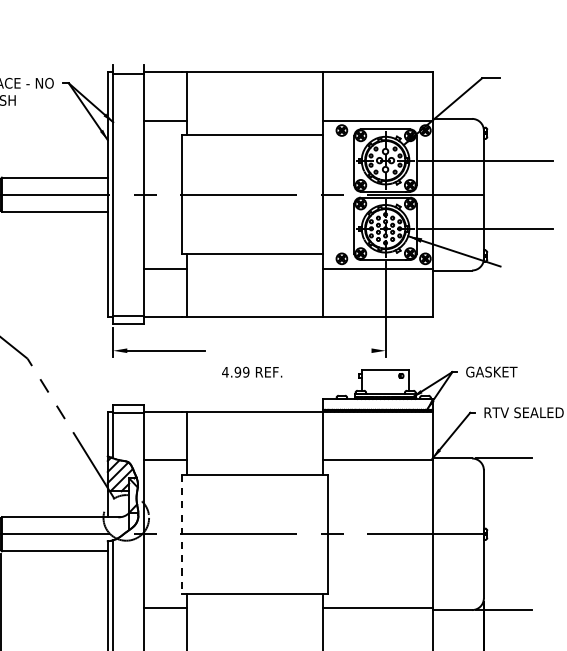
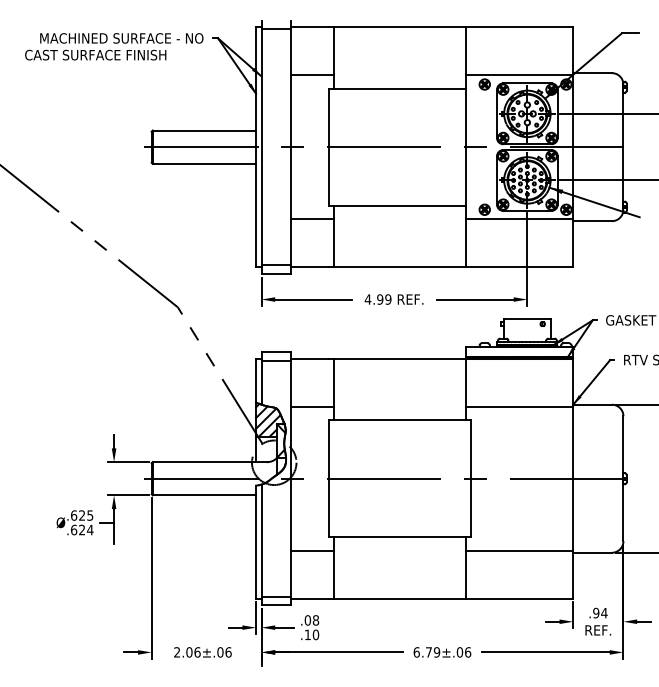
line: (332, 350) -> (475, 299), added
text: (251, 372) -> (393, 299), moved
line: (181, 535) -> (328, 479), dashed -> solid

